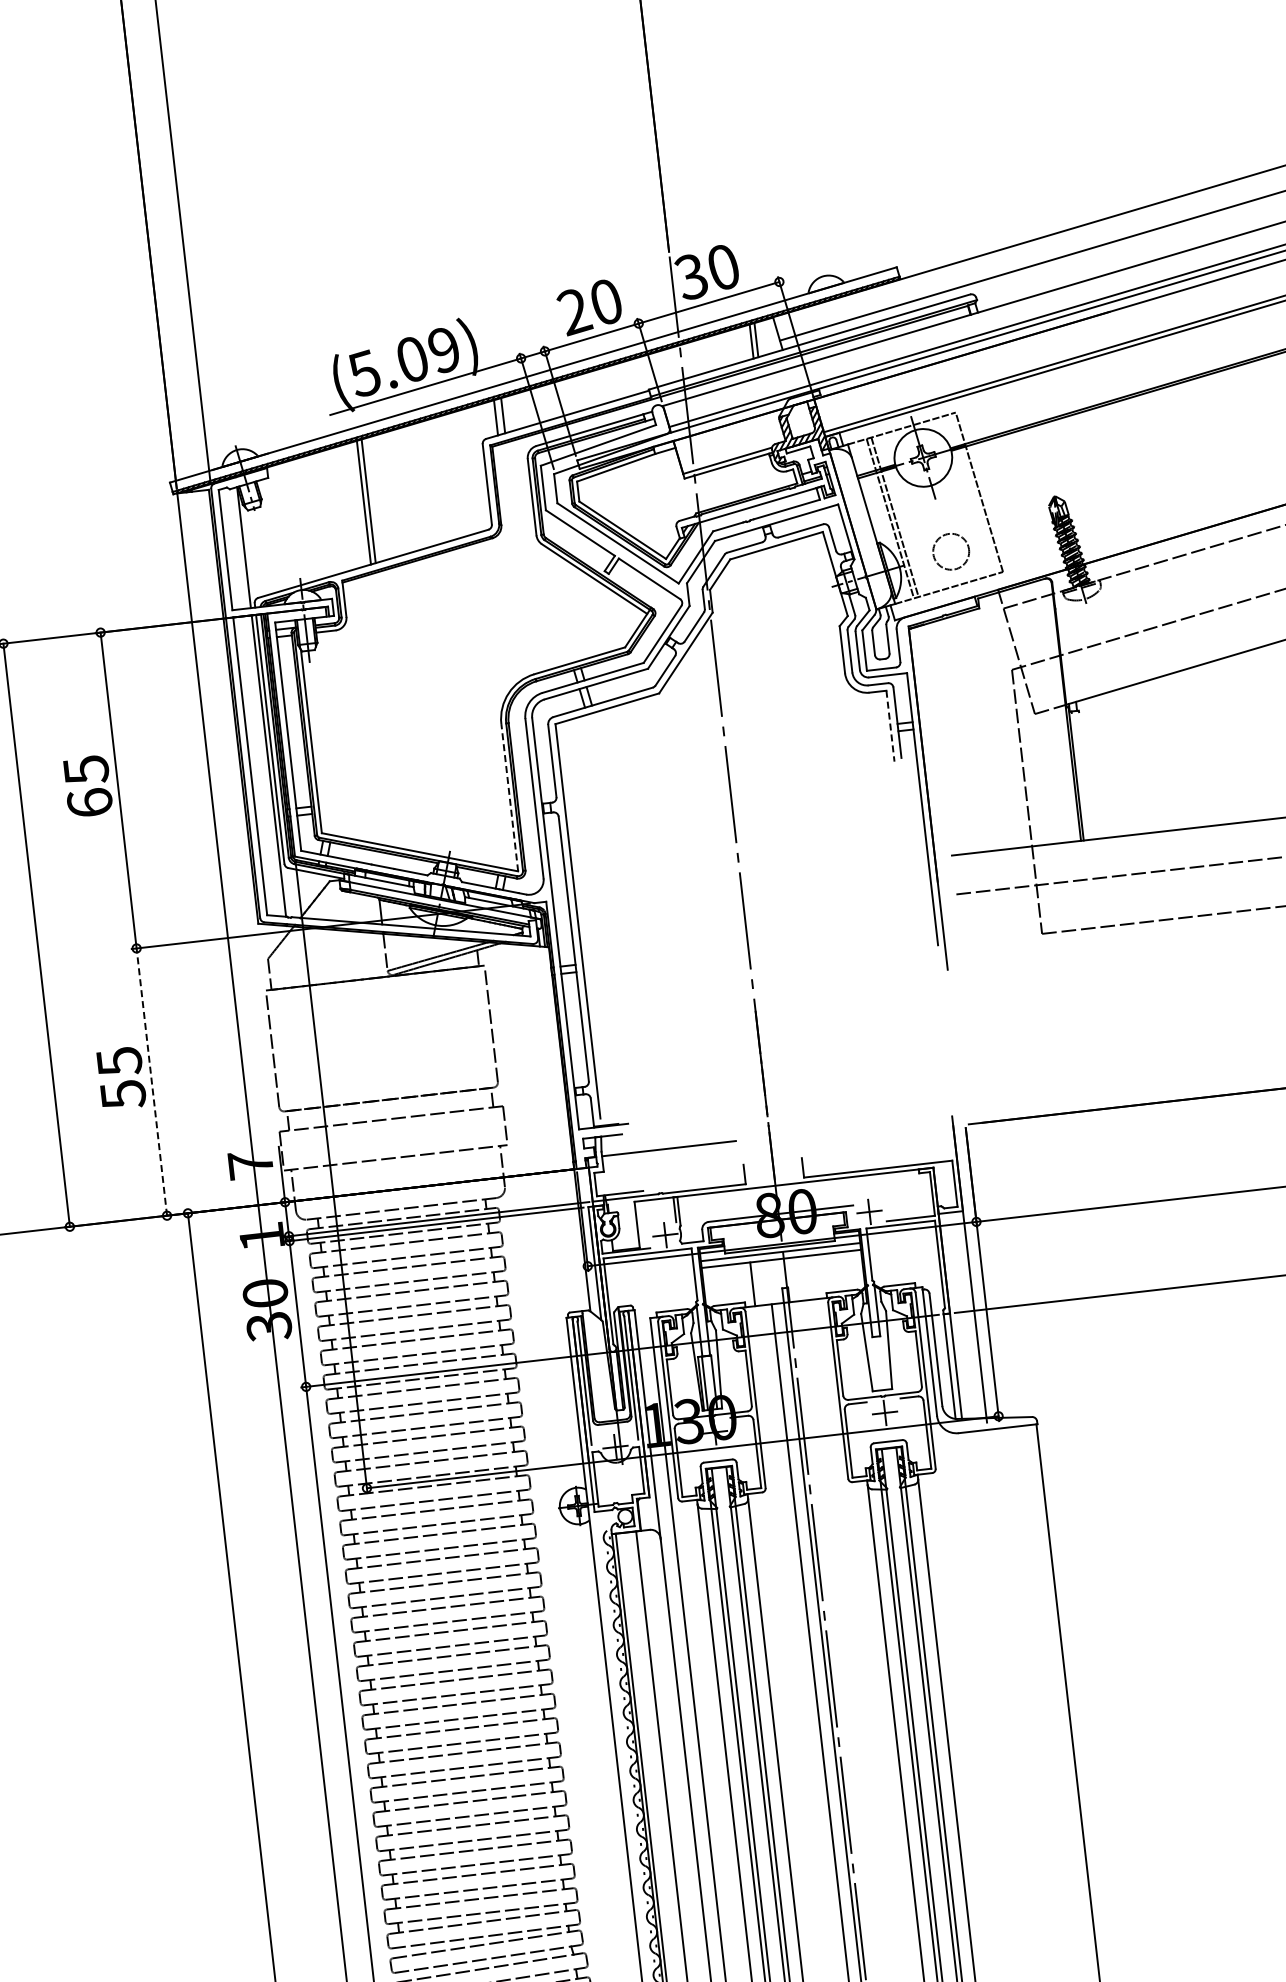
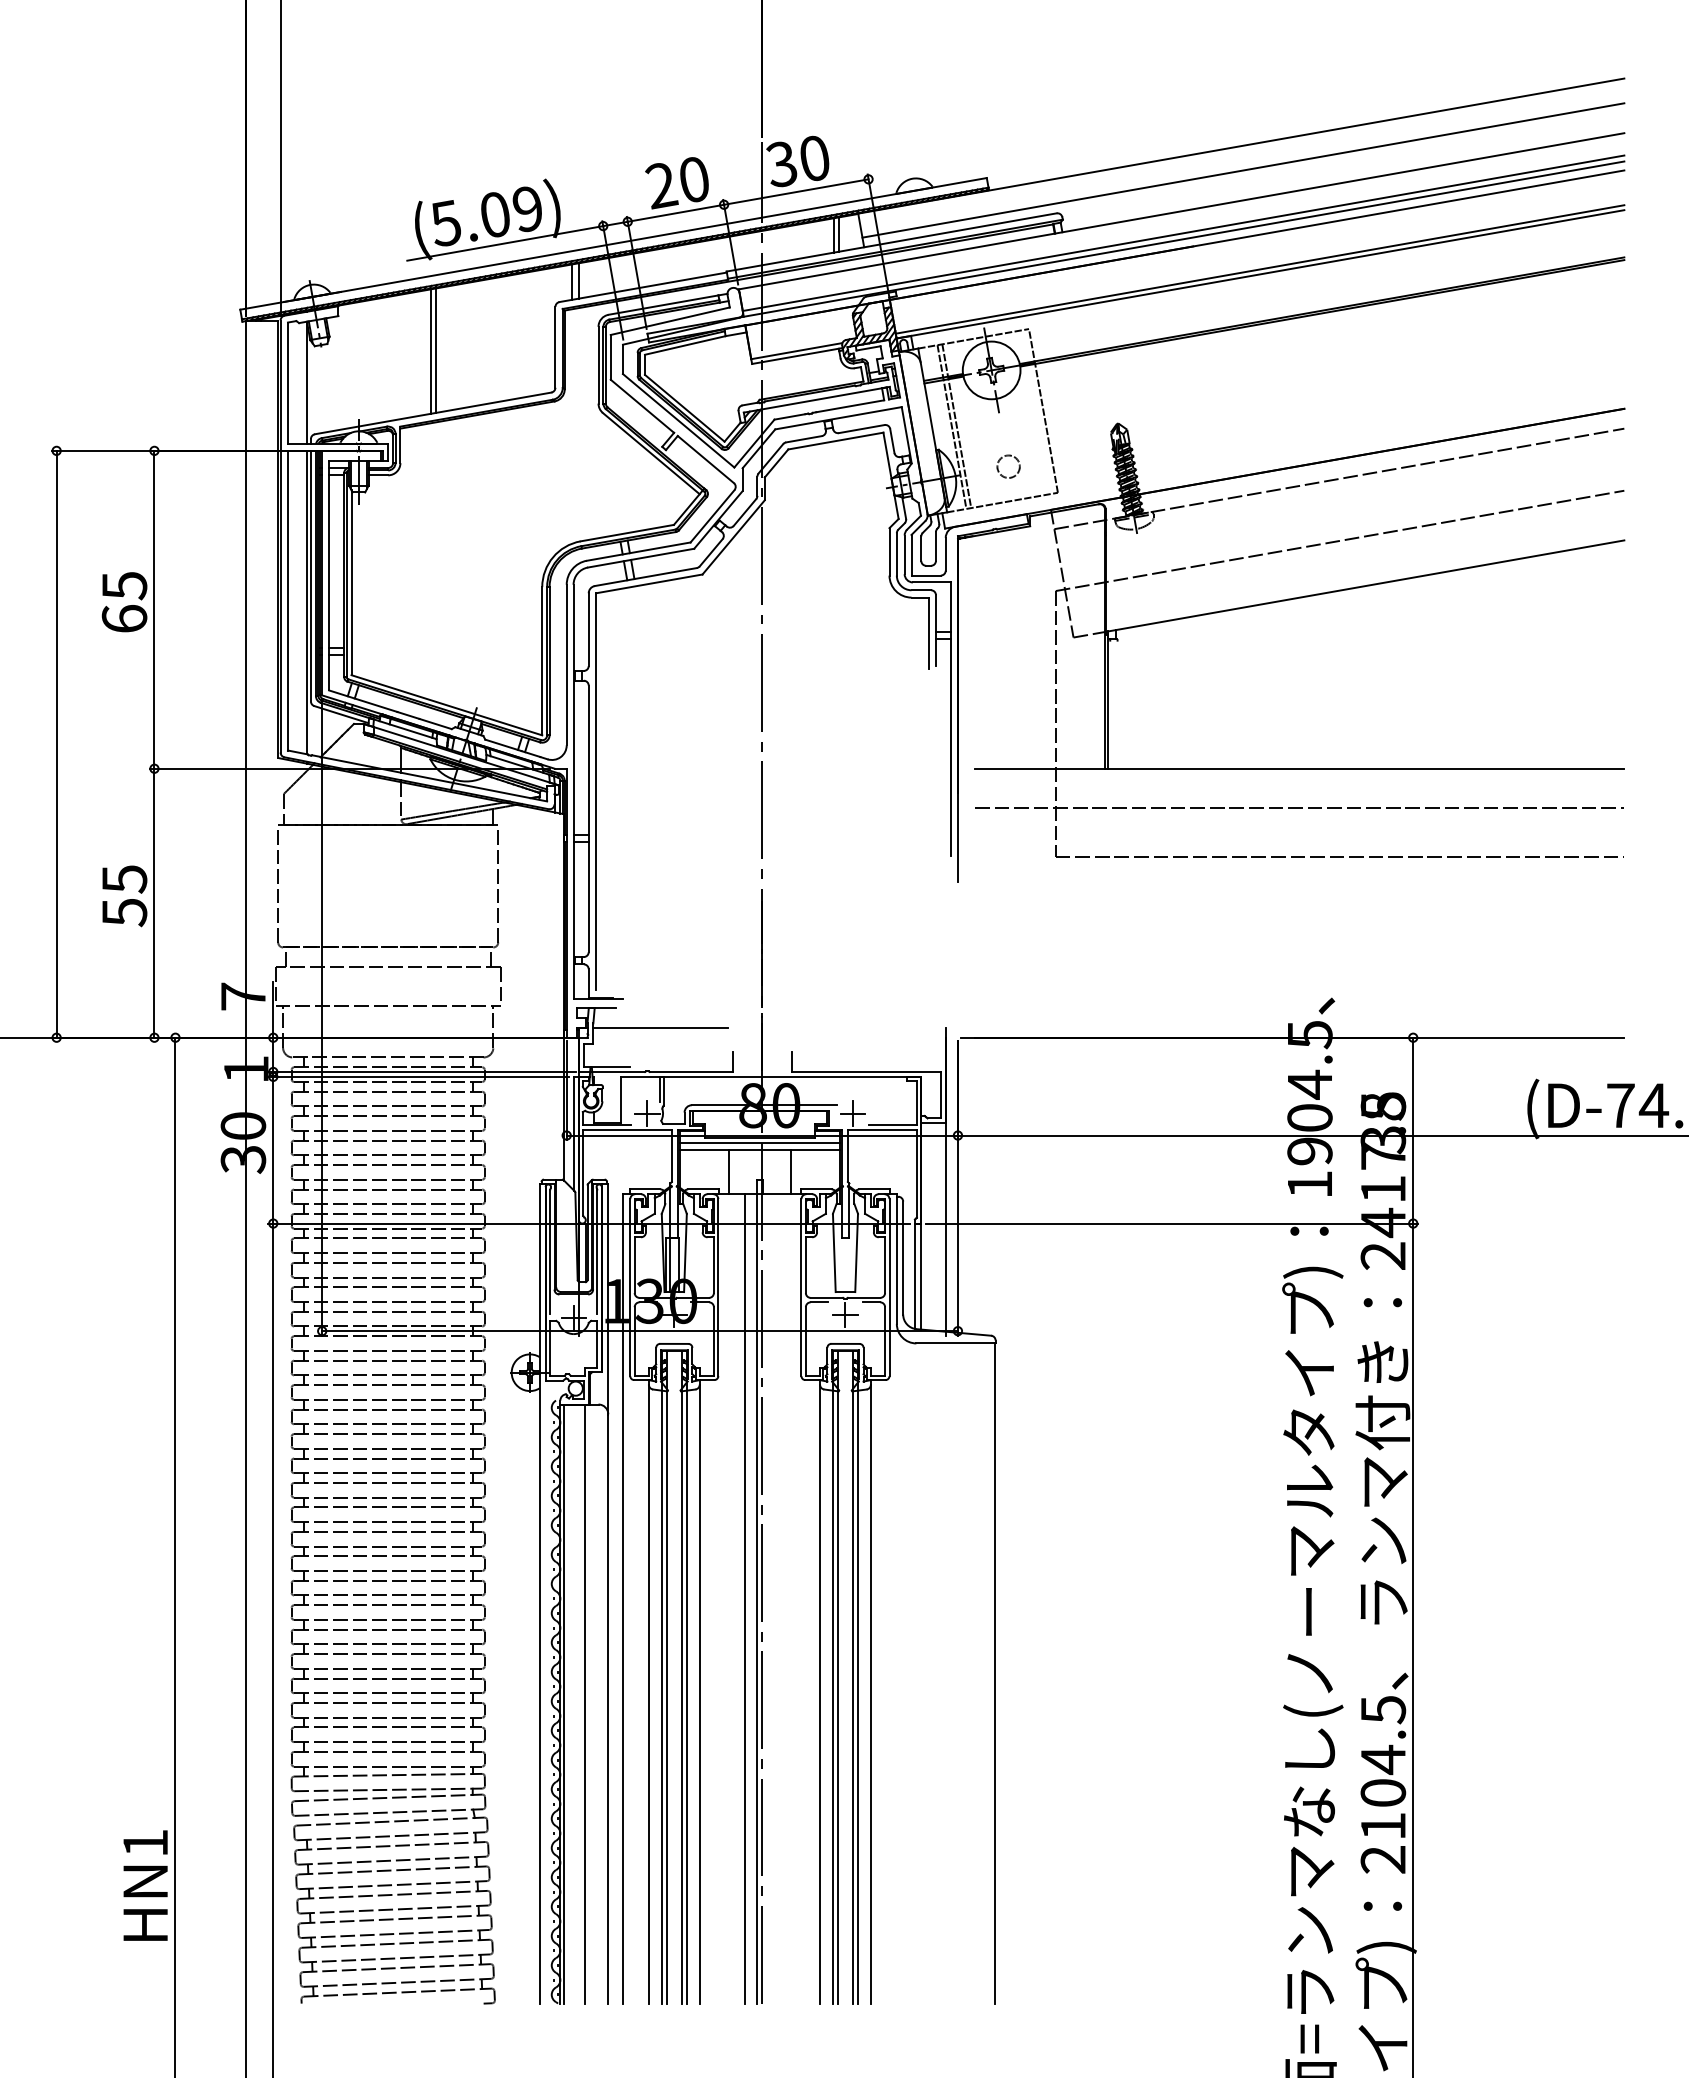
circle: (950, 551) -> (1008, 466), size x0.62
line: (890, 726) -> (928, 633), dashed -> solid
line: (509, 796) -> (542, 660), dashed -> solid
line: (151, 1081) -> (154, 902), dashed -> solid
line: (815, 1277) -> (791, 1172), added

